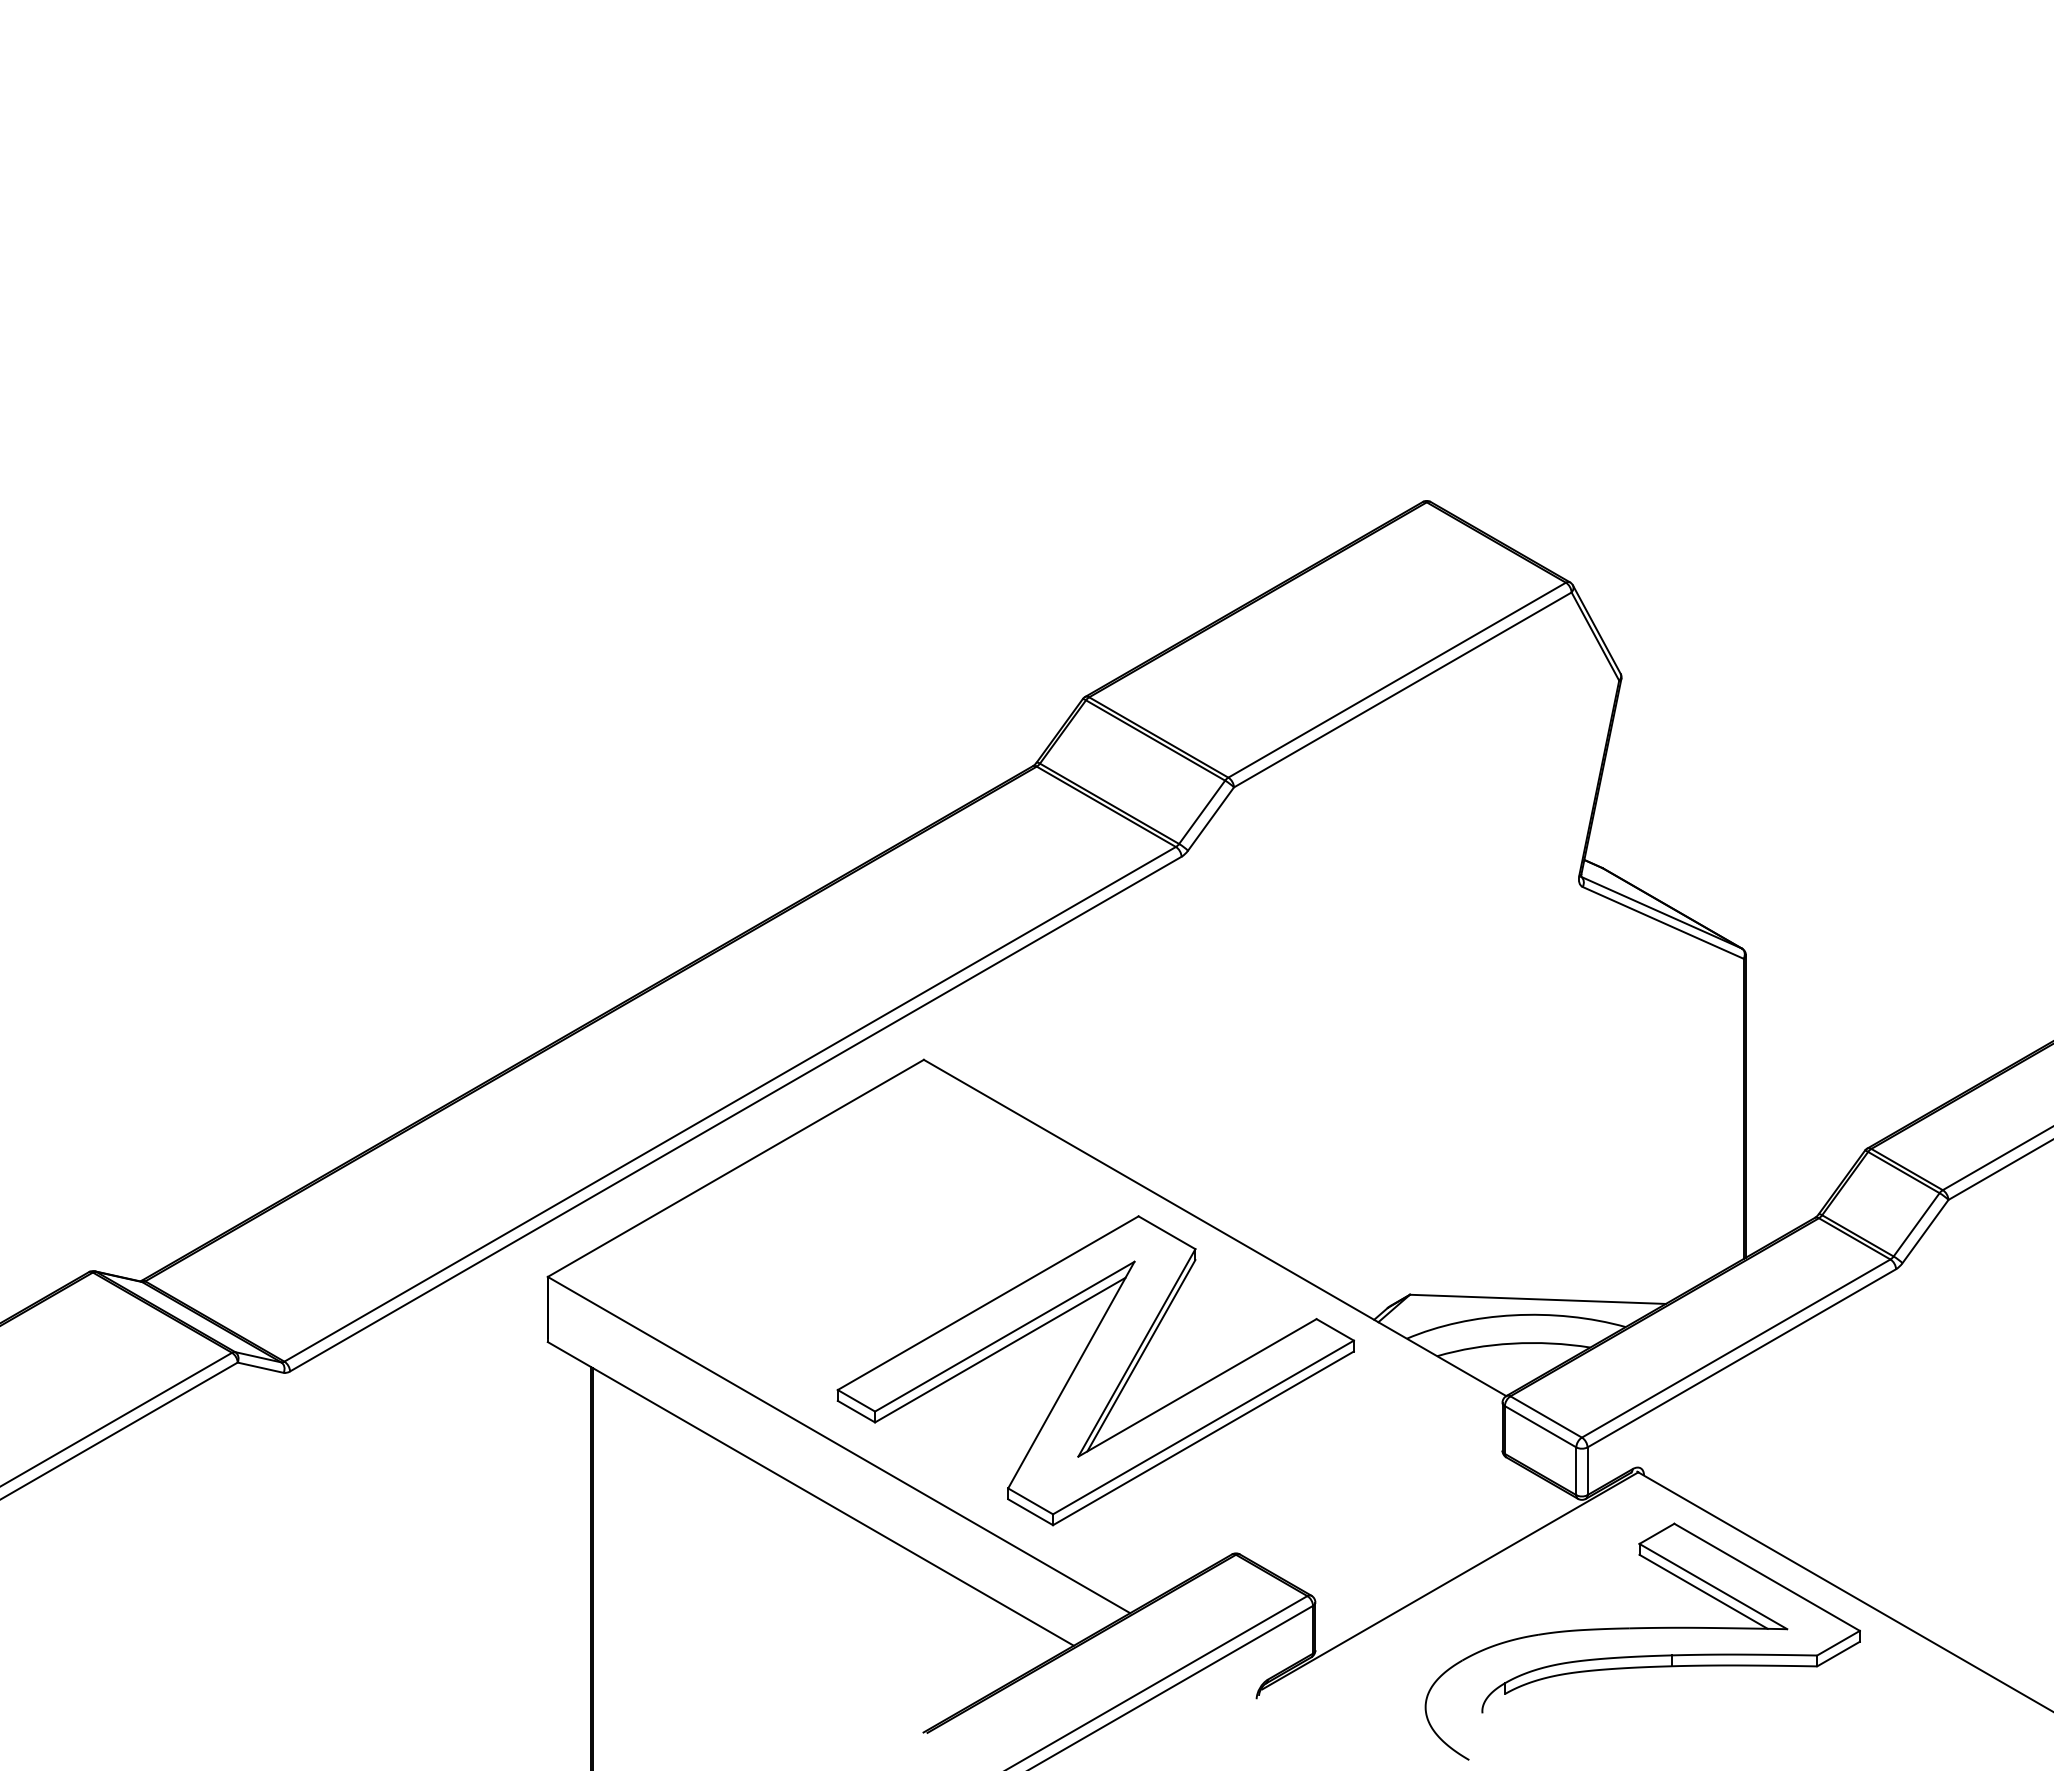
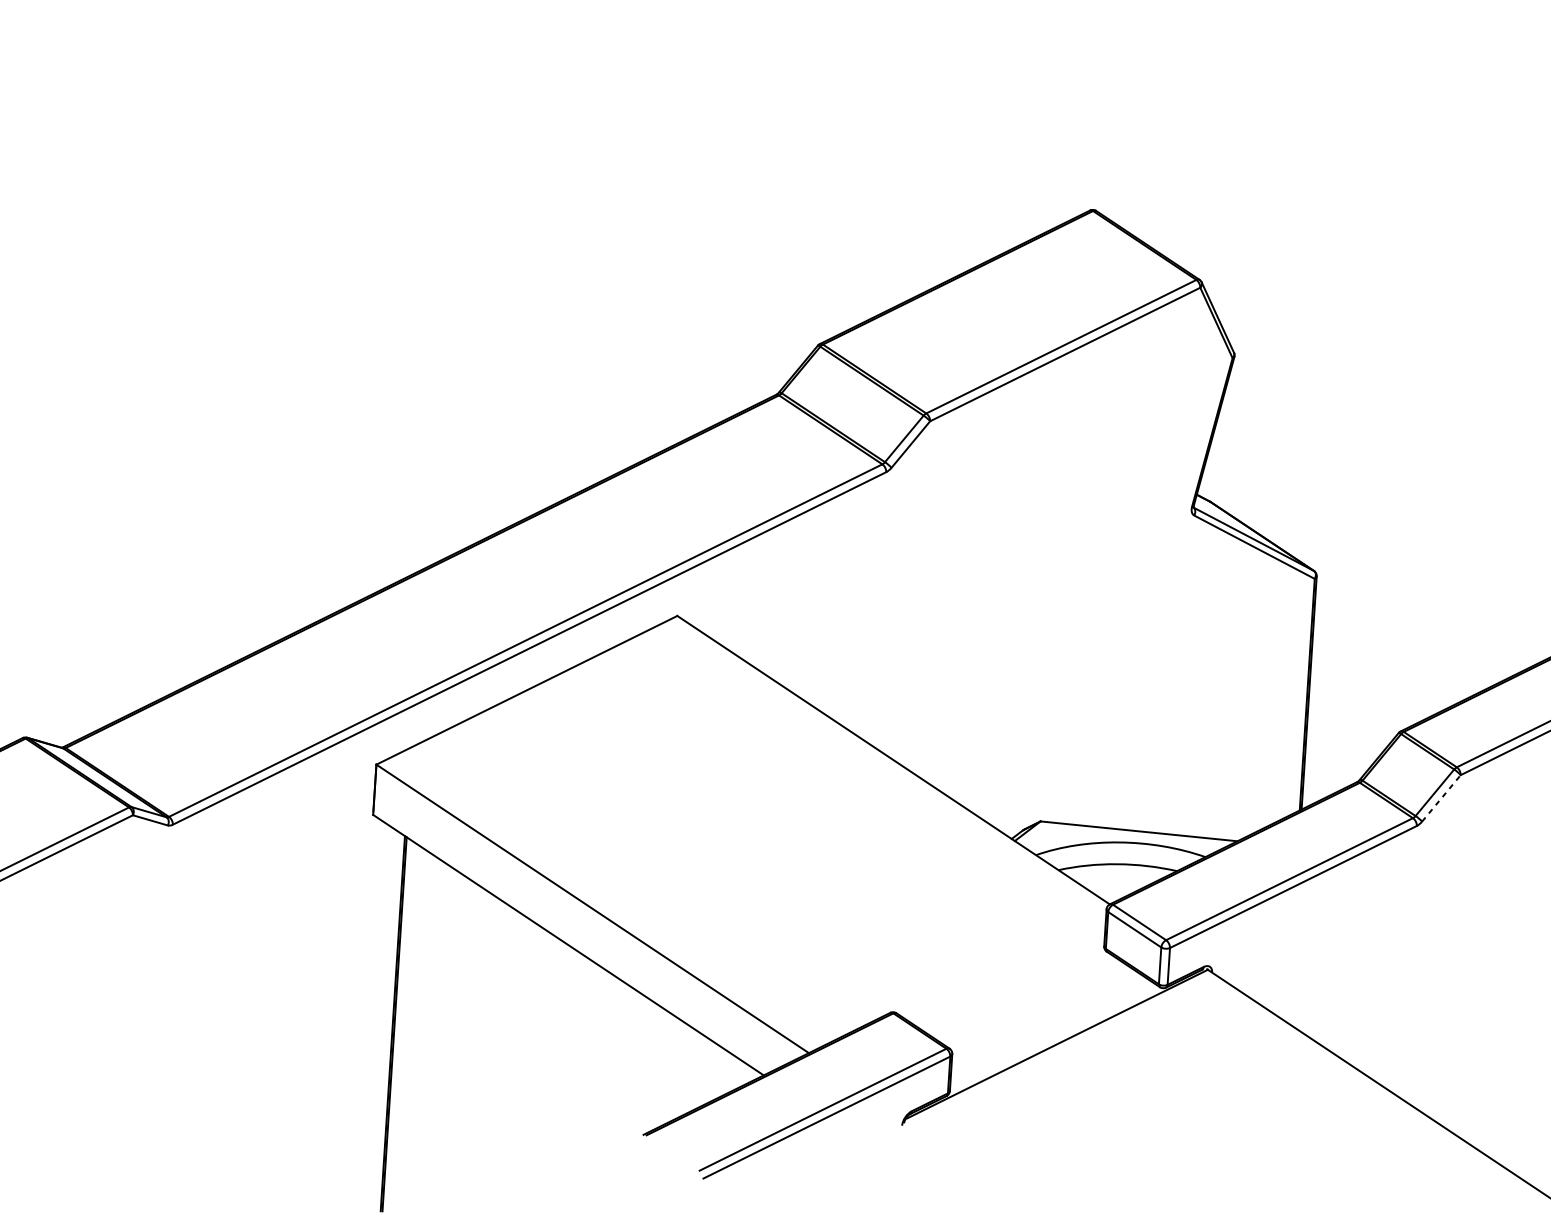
line: (1925, 1231) -> (1441, 798), solid -> dashed
part: (1095, 1370) -> (794, 864), removed
part: (1639, 1629) -> (1200, 1091), removed

